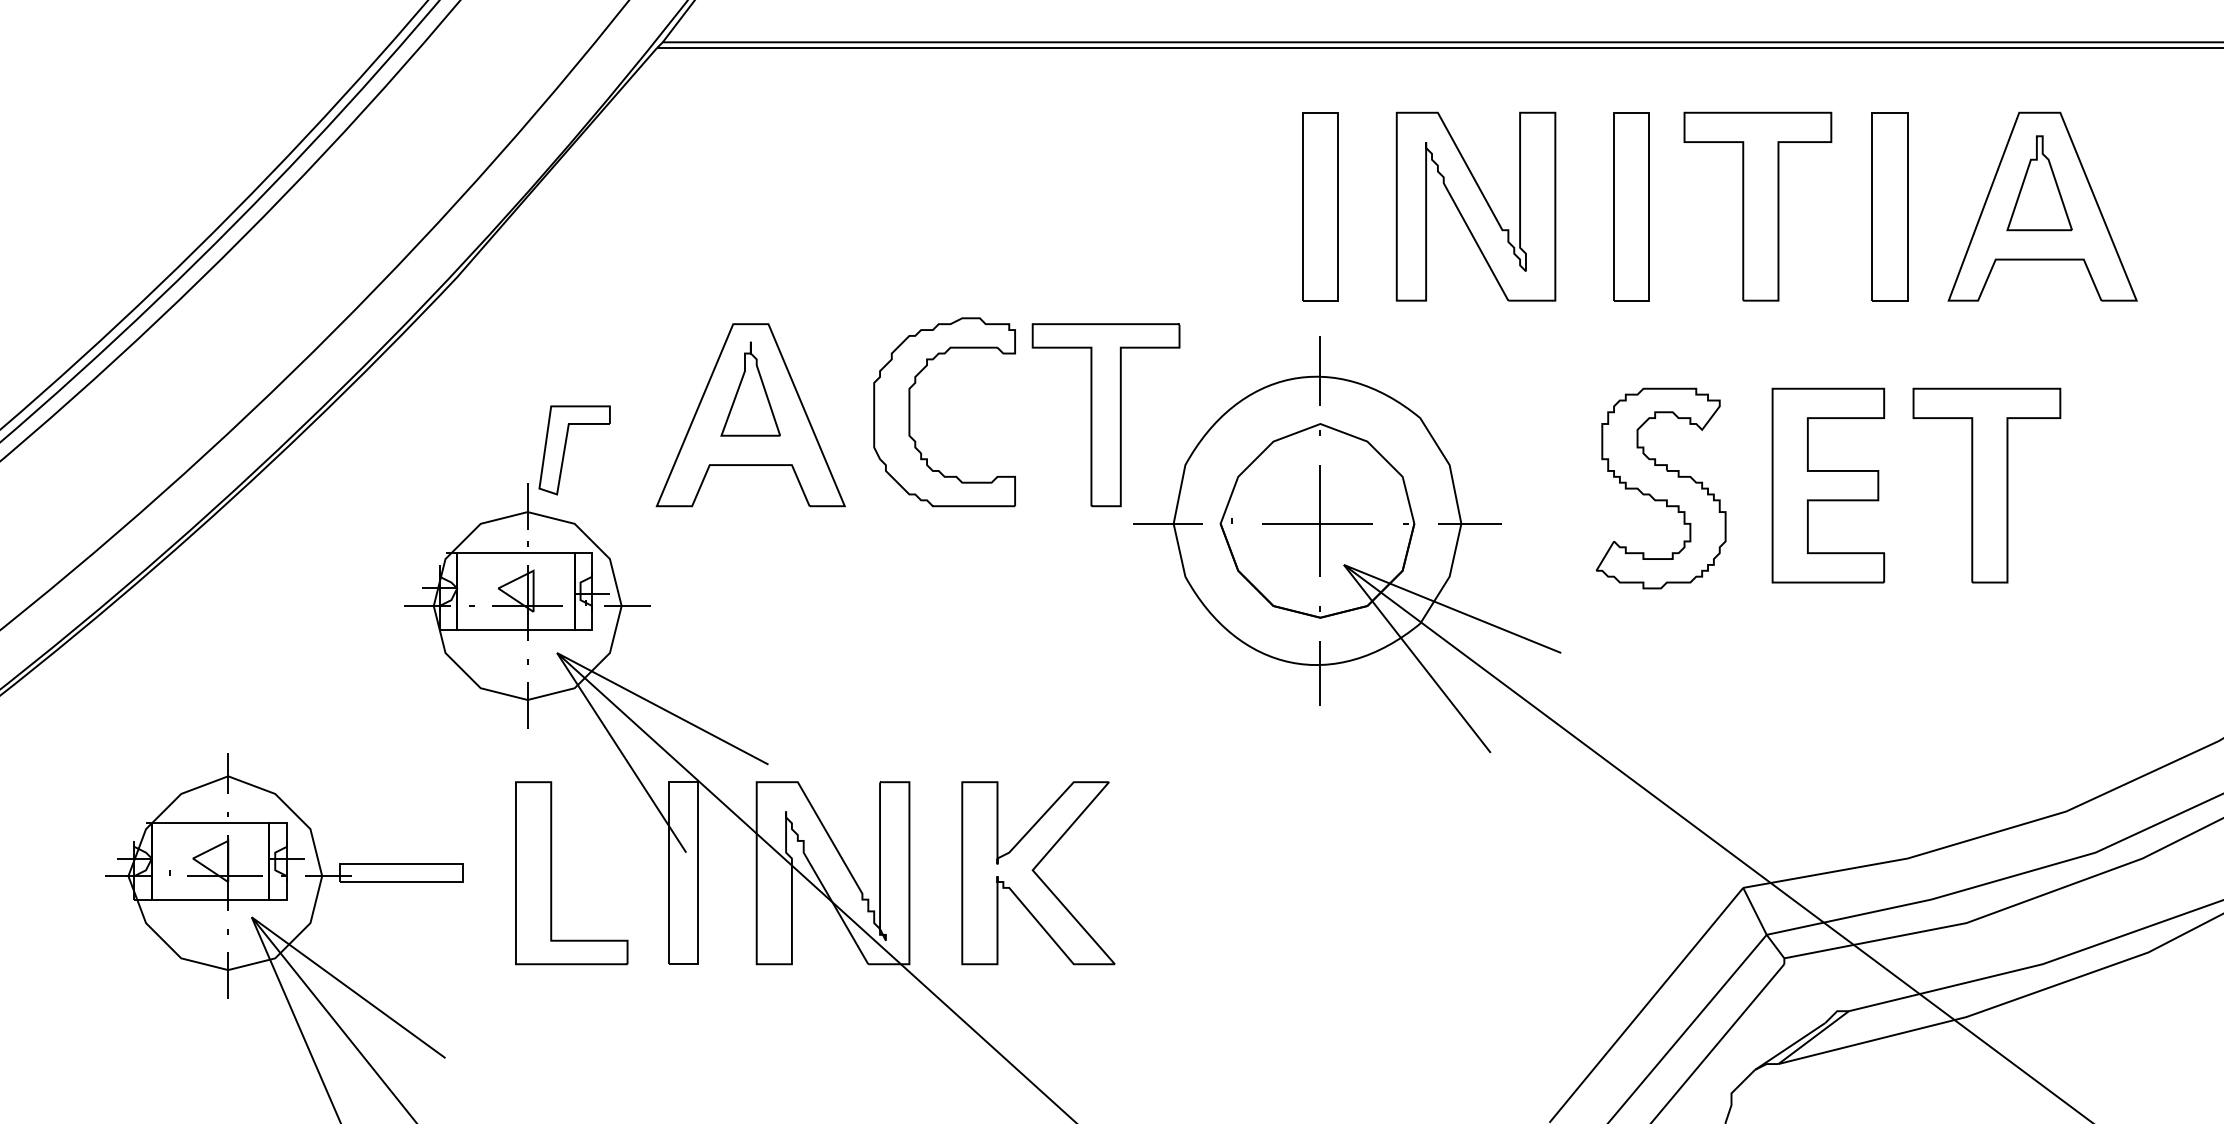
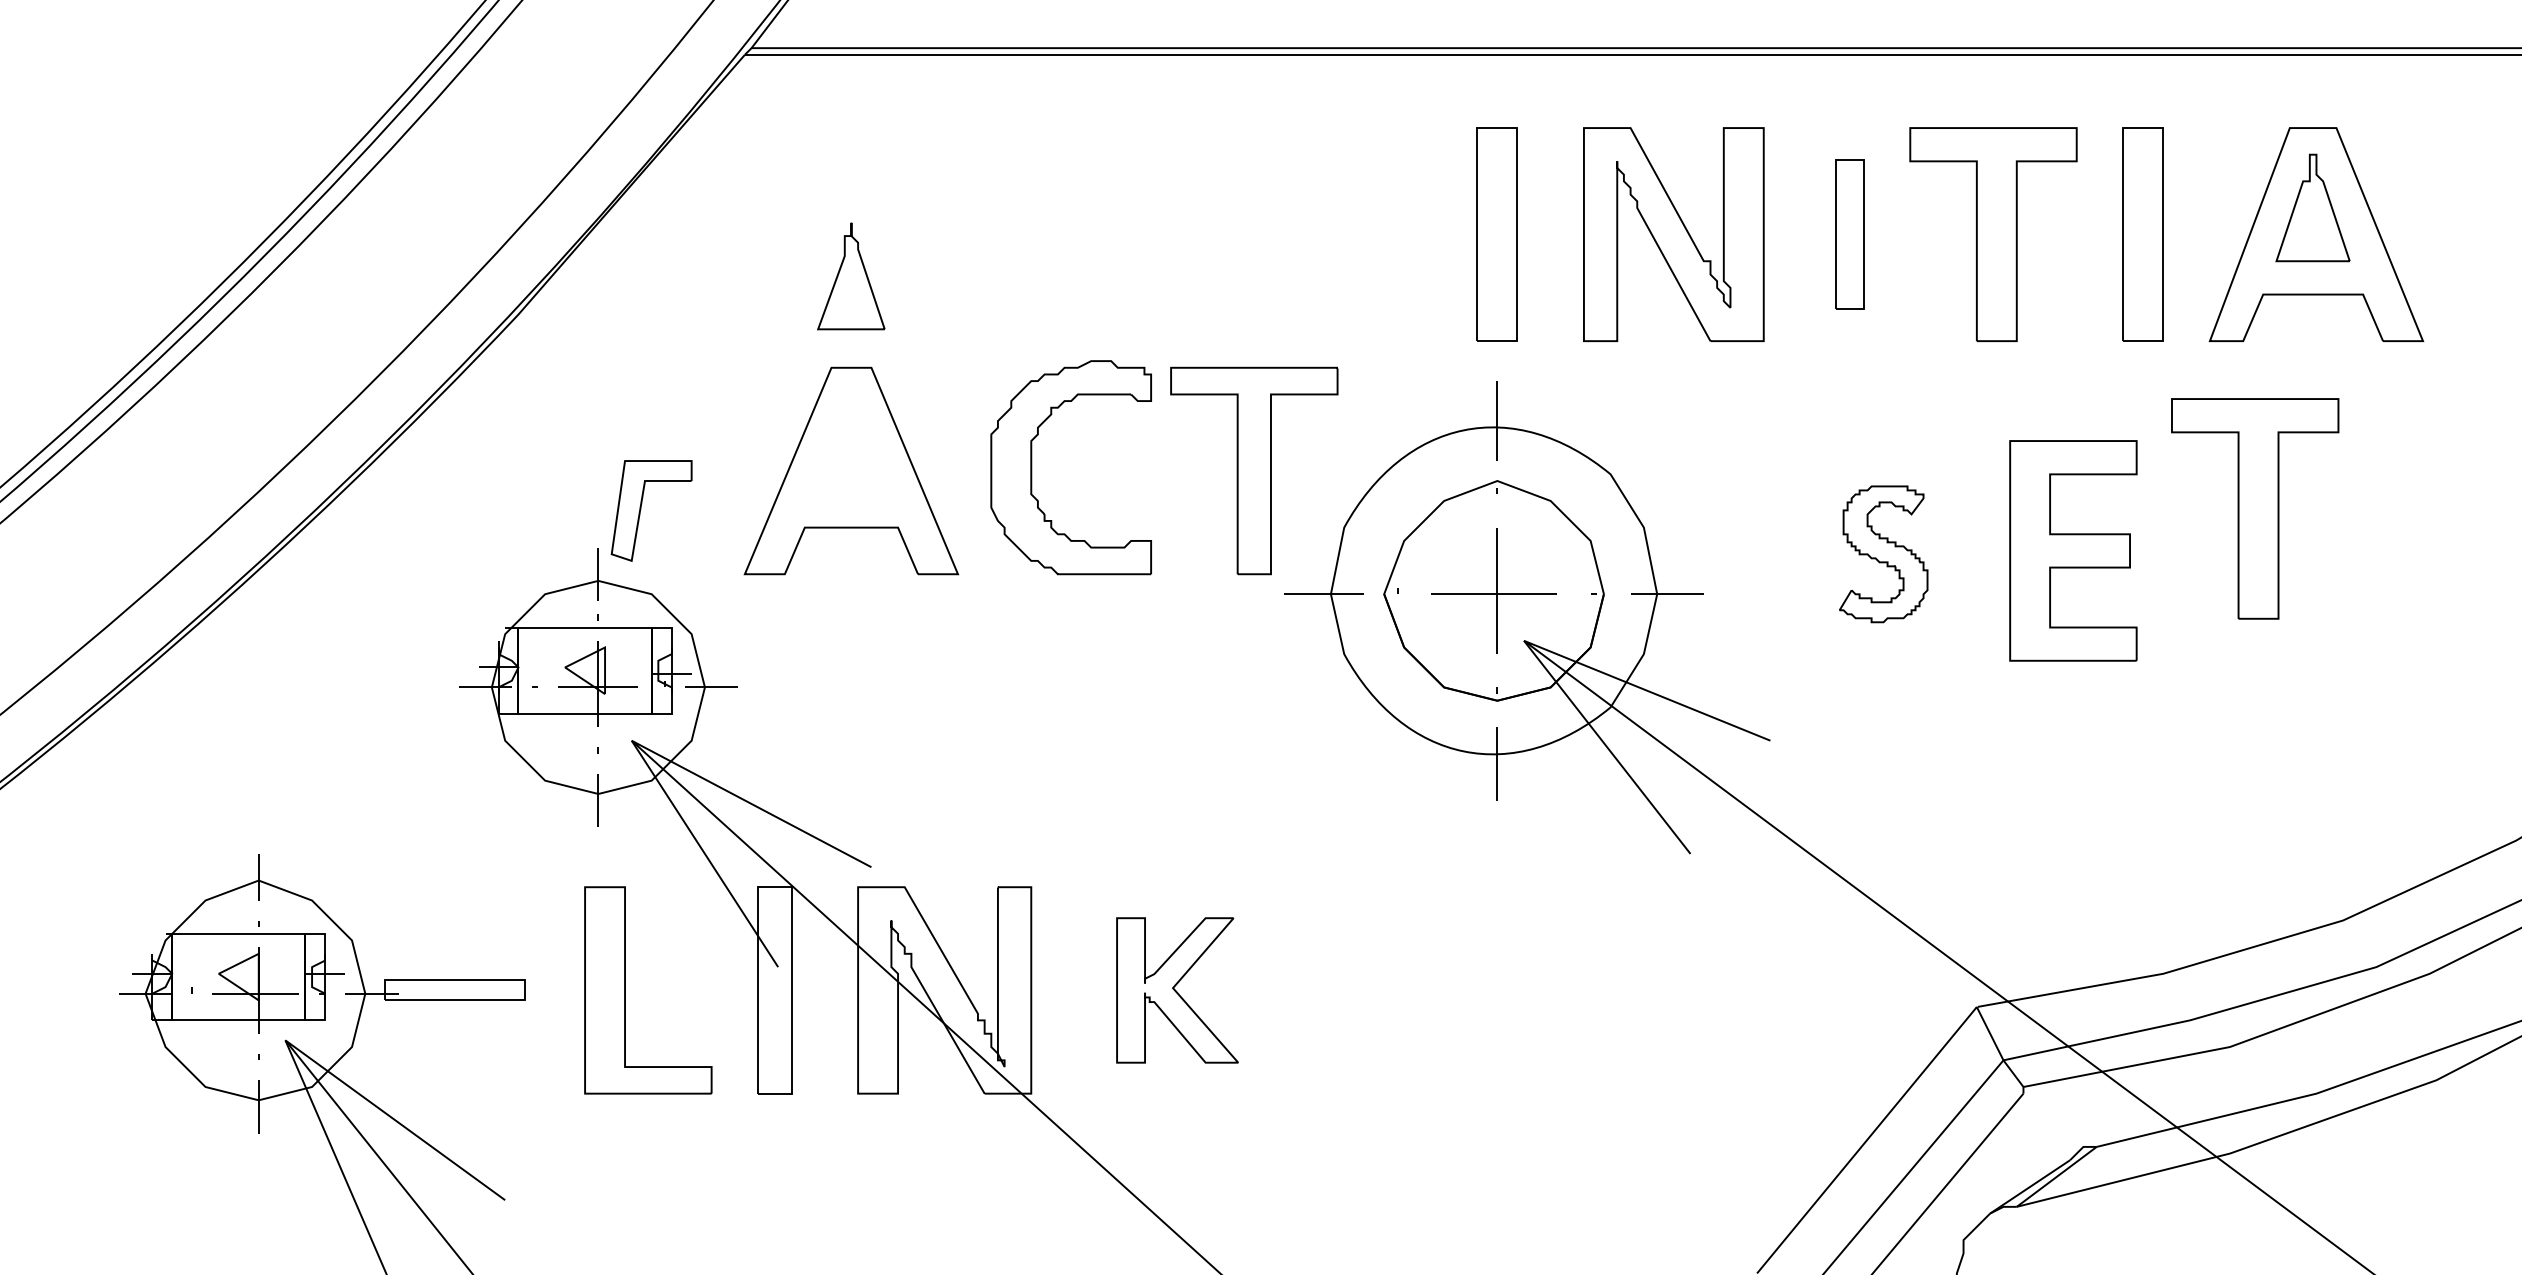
part: (1630, 206) -> (1849, 234), size x0.7
part: (750, 389) -> (851, 276), moved
part: (1987, 485) -> (2255, 508), moved
part: (1660, 488) -> (1883, 554), size x0.6
part: (1038, 873) -> (1177, 990), size x0.7

